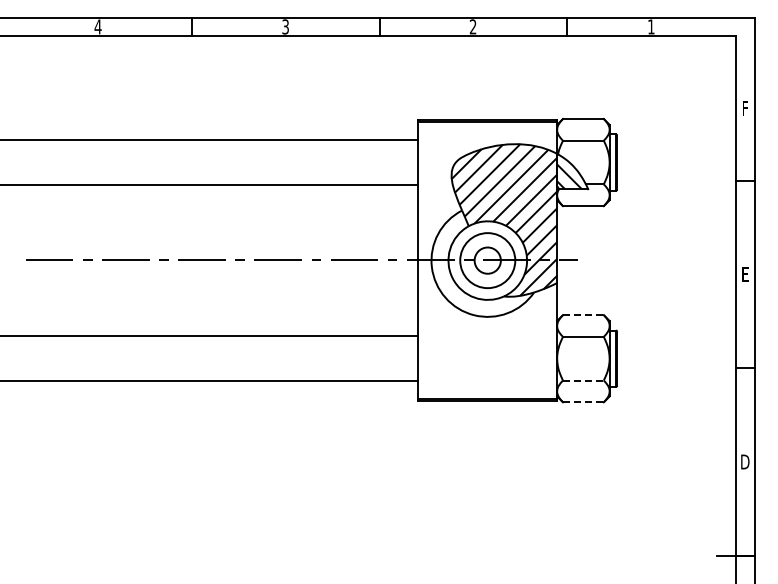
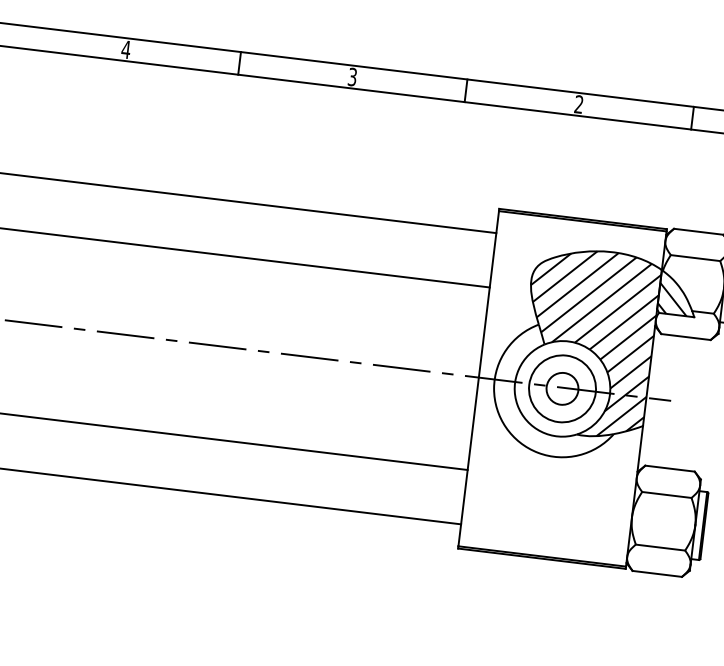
line: (583, 315) -> (670, 469), dashed -> solid
line: (583, 380) -> (660, 547), dashed -> solid
line: (583, 402) -> (657, 574), dashed -> solid

